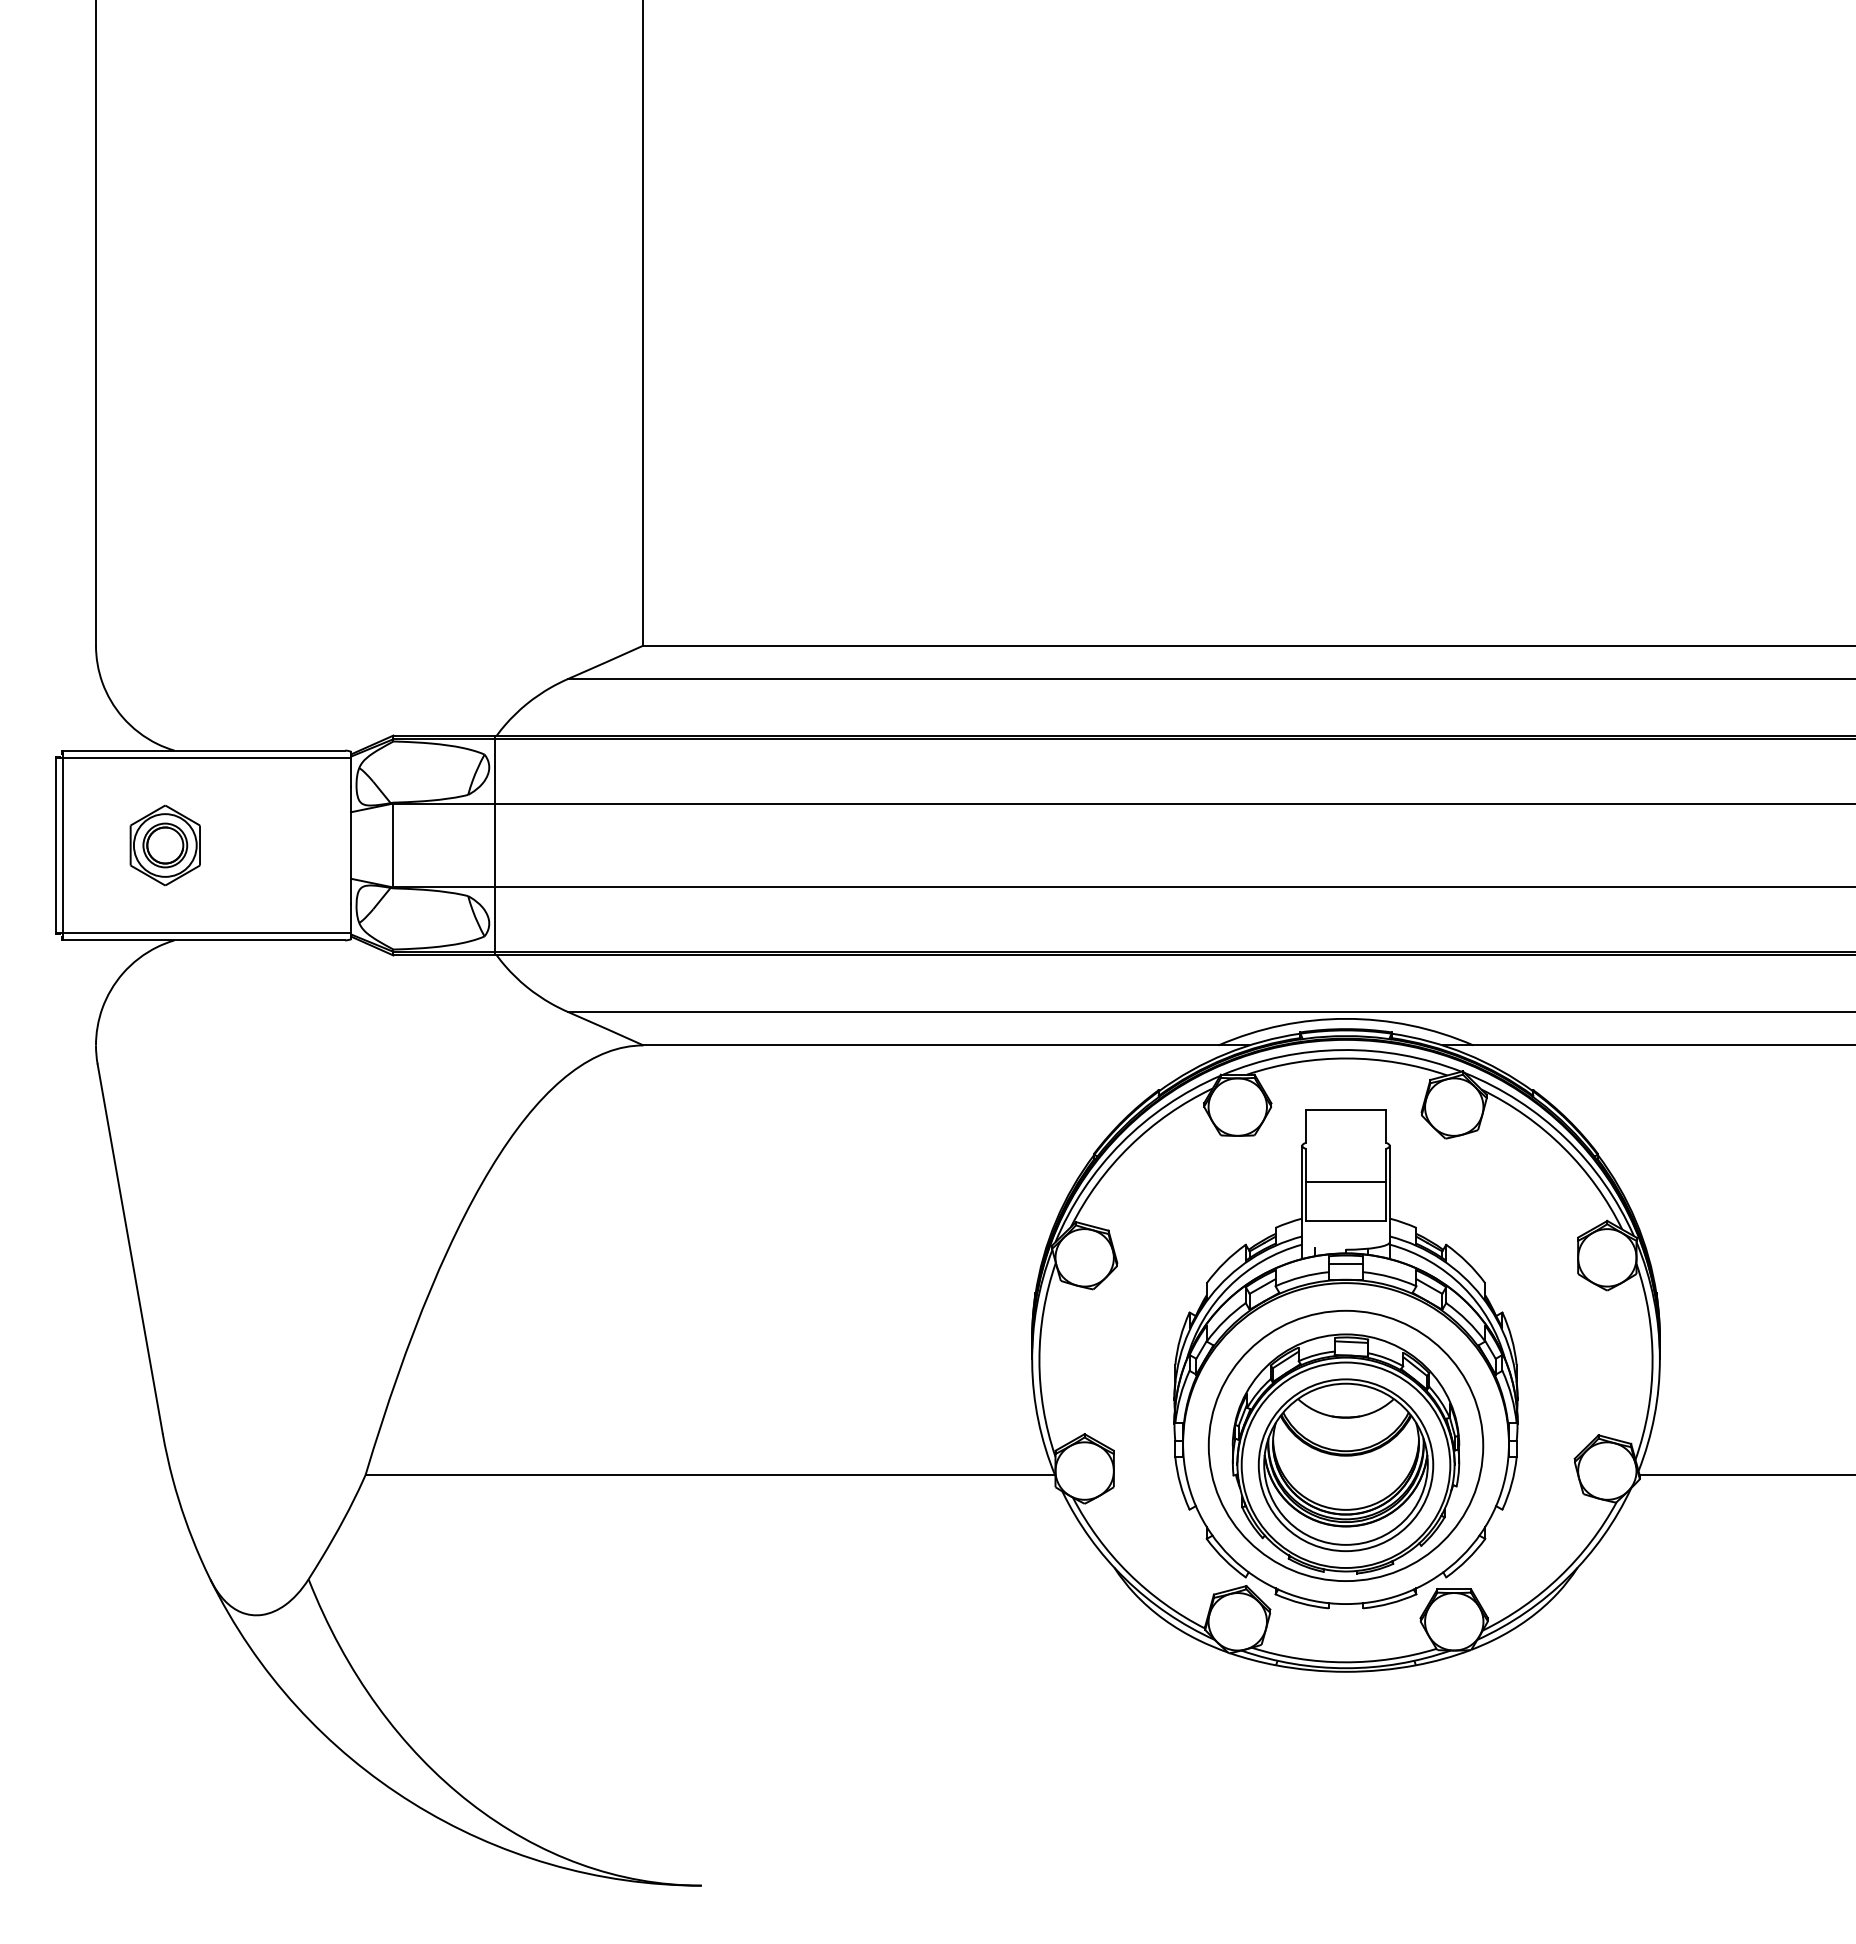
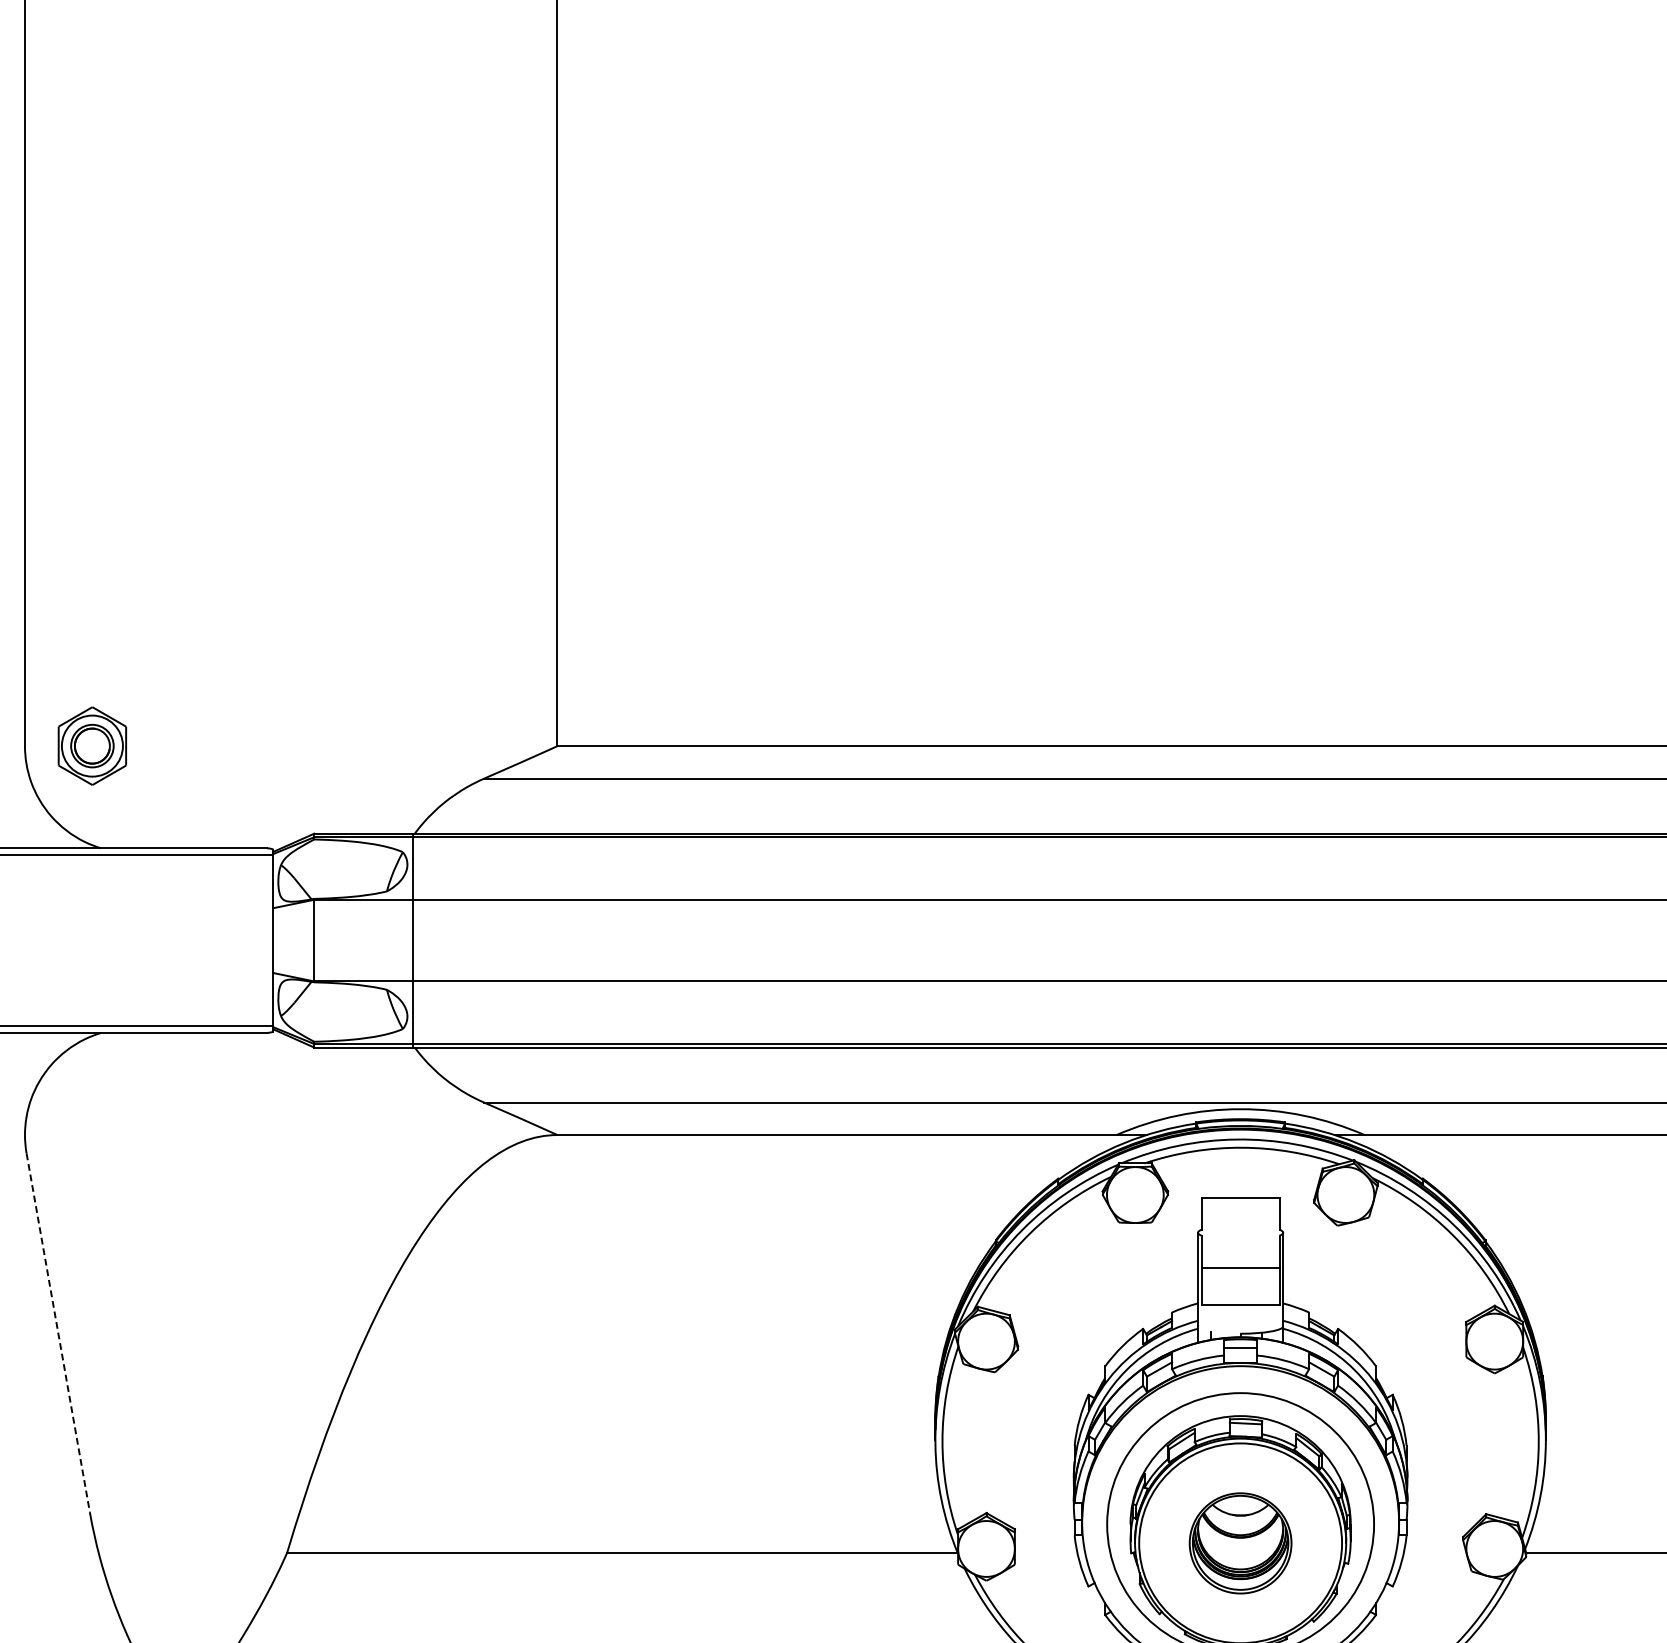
part: (164, 845) -> (91, 746), moved
line: (130, 1249) -> (58, 1333), solid -> dashed
part: (1345, 1465) -> (1240, 1543), size x0.6

